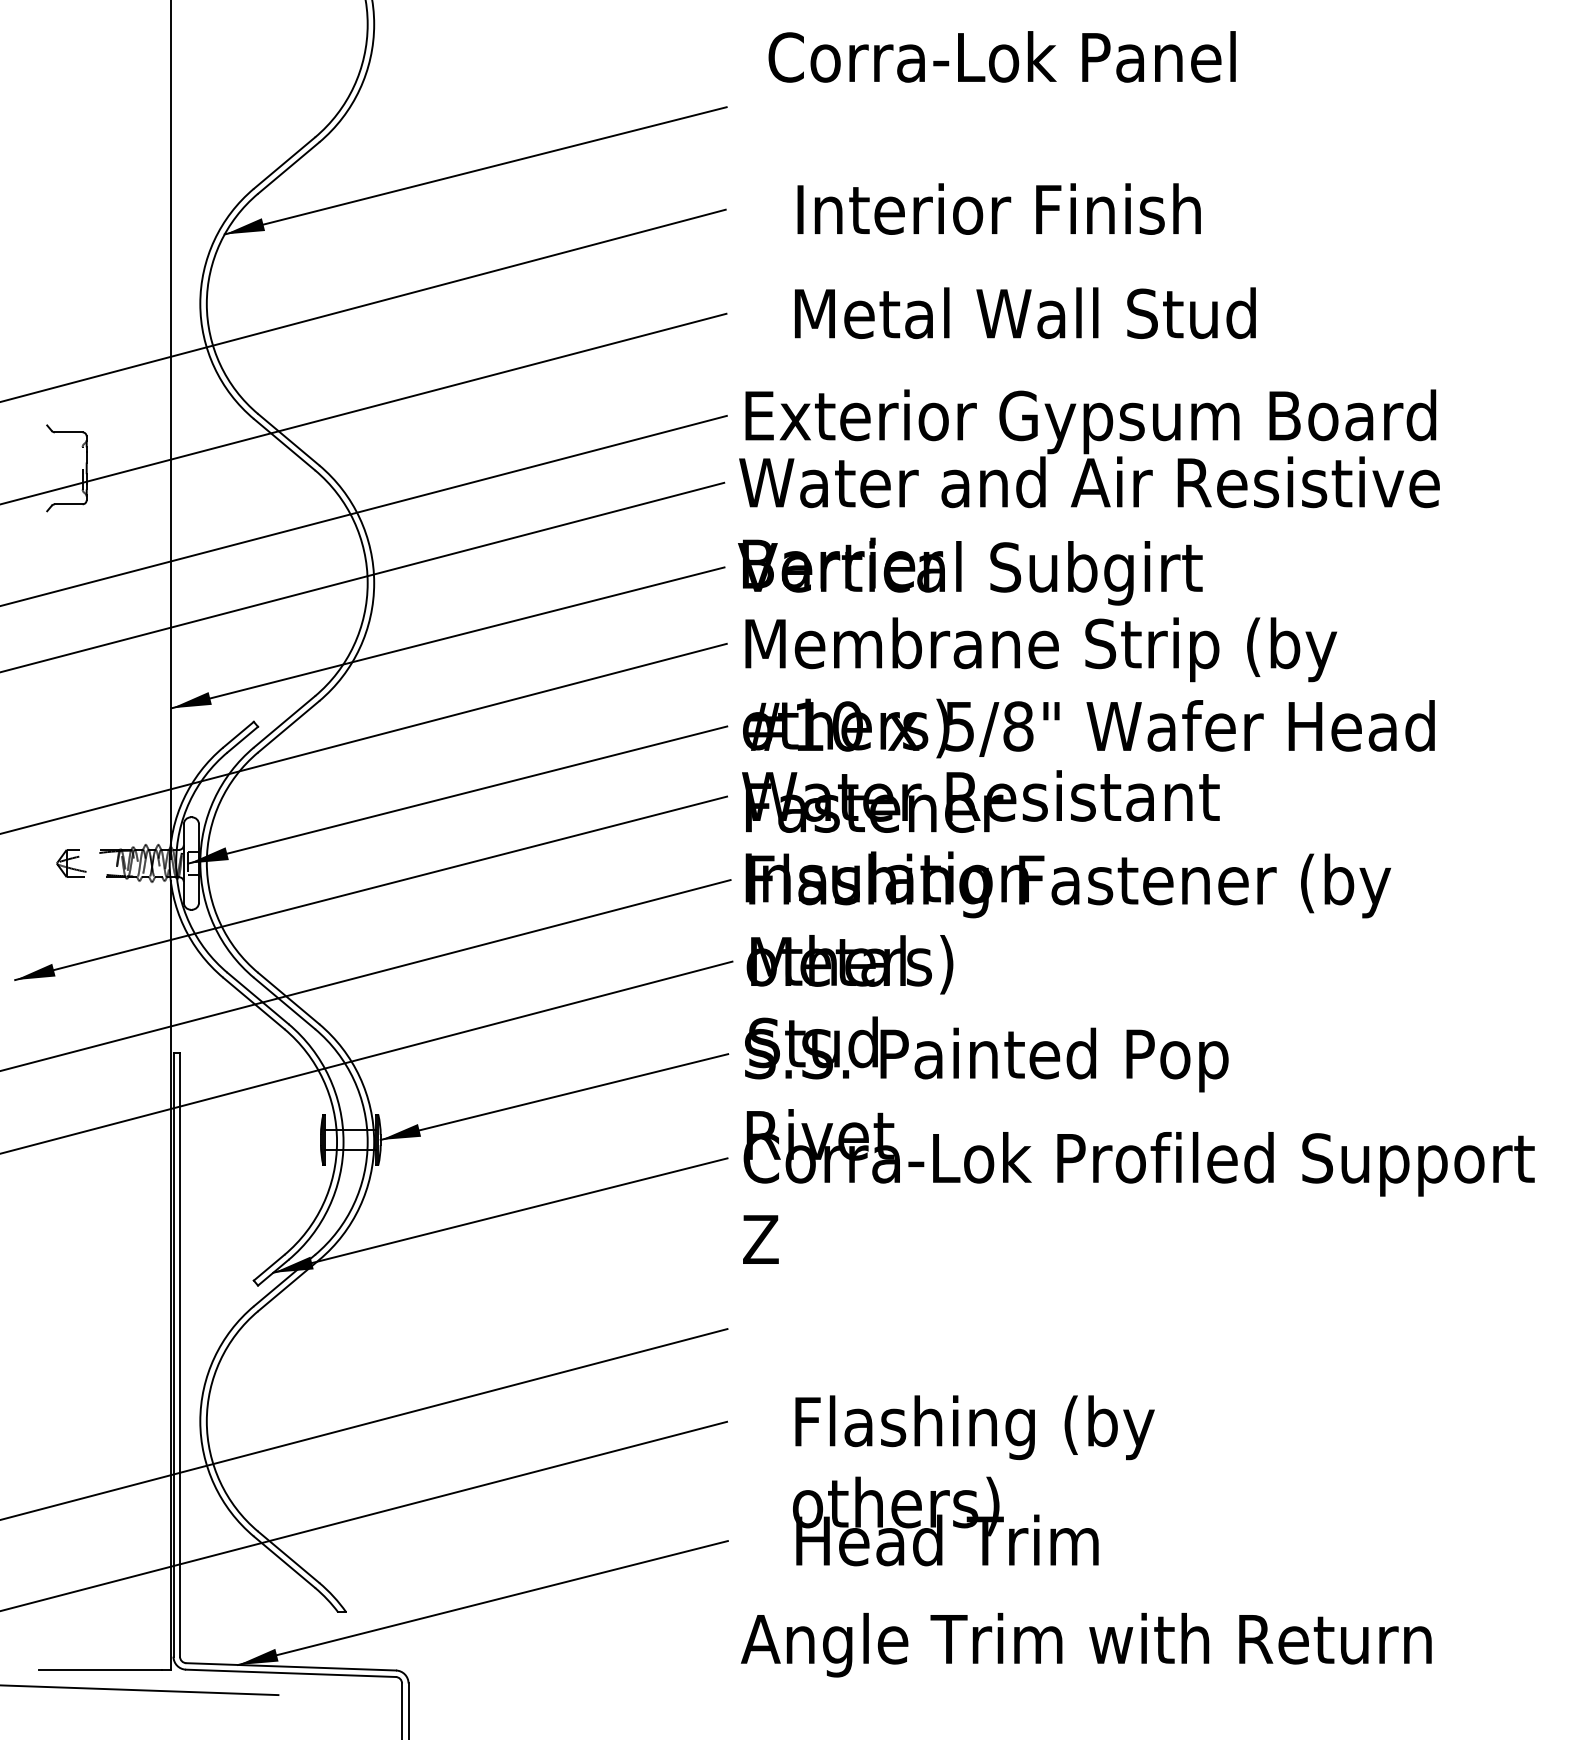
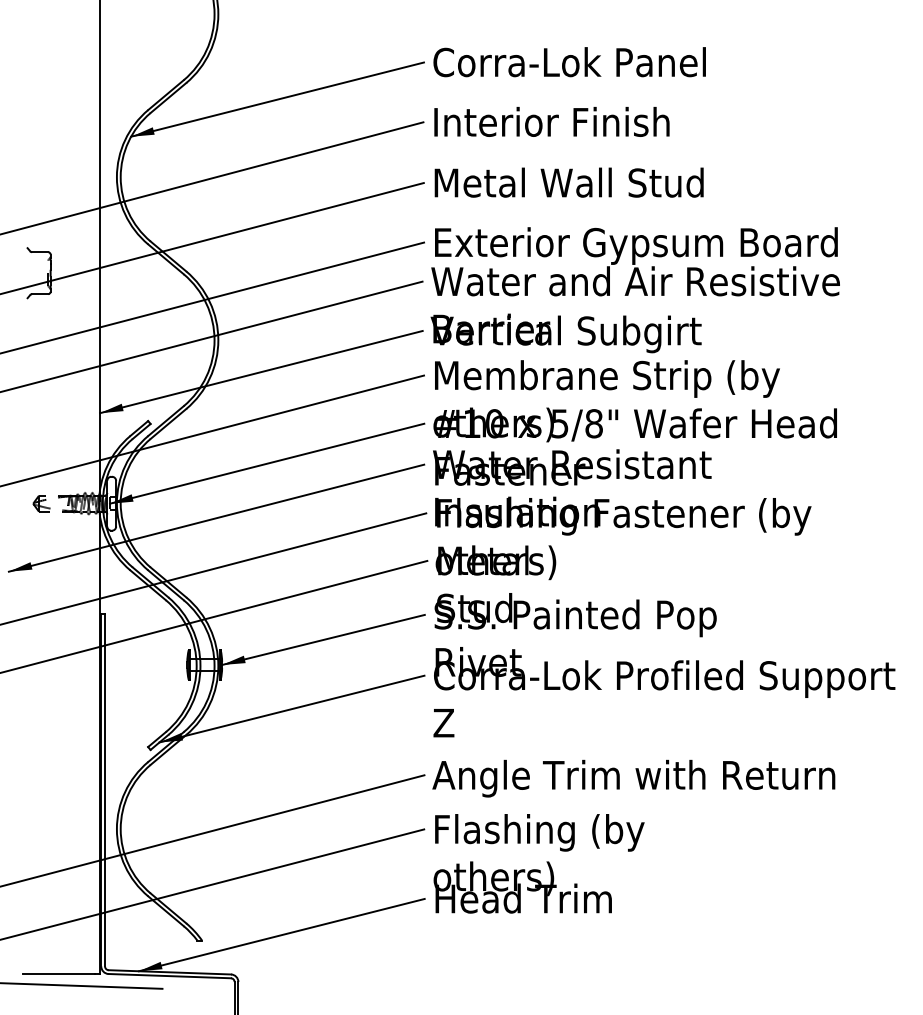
text: (1001, 57) -> (569, 62), moved
text: (998, 208) -> (551, 121), moved
text: (1024, 312) -> (568, 182), moved
text: (972, 1480) -> (538, 863), moved
text: (1085, 1644) -> (633, 778), moved

